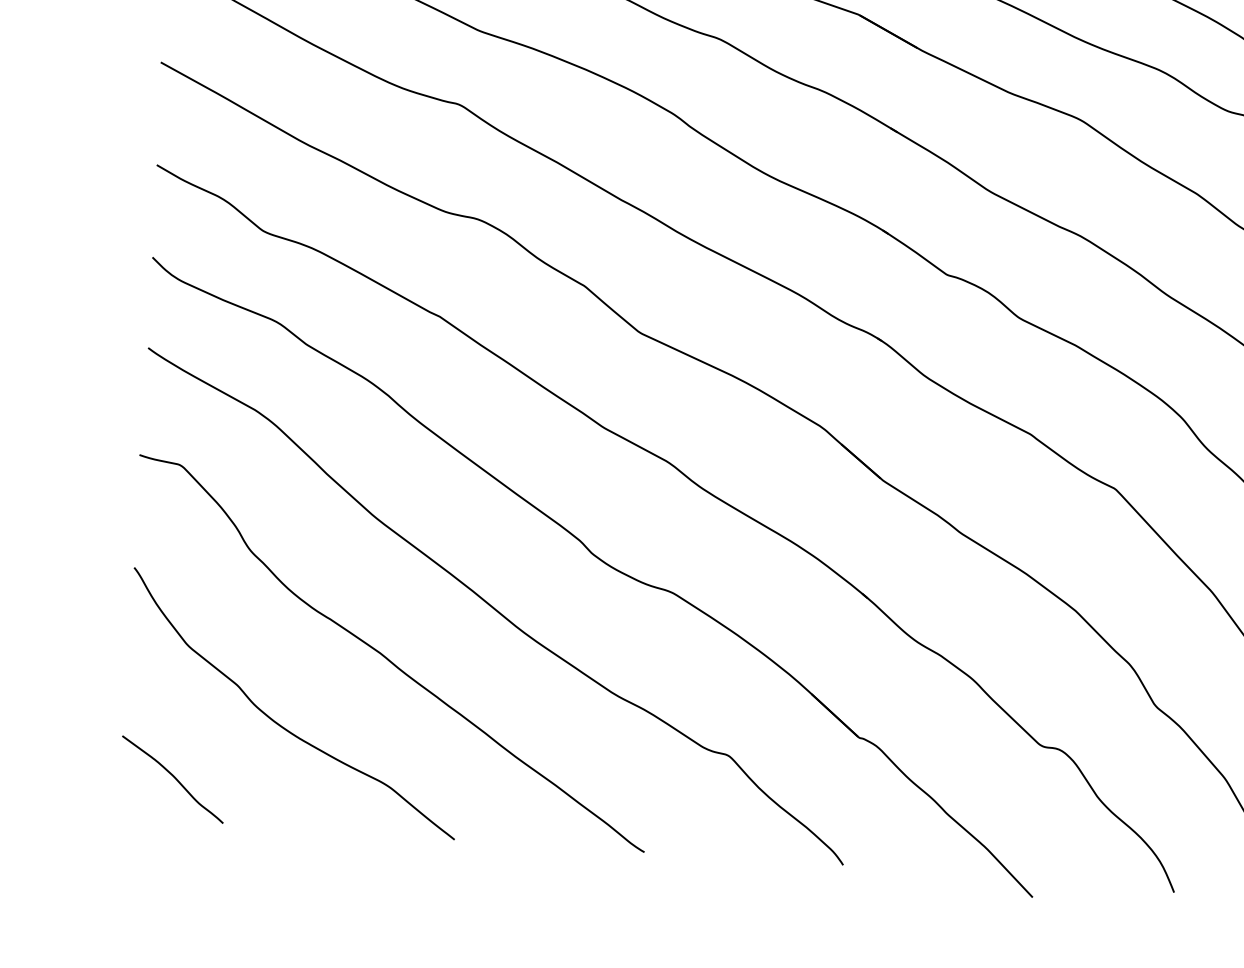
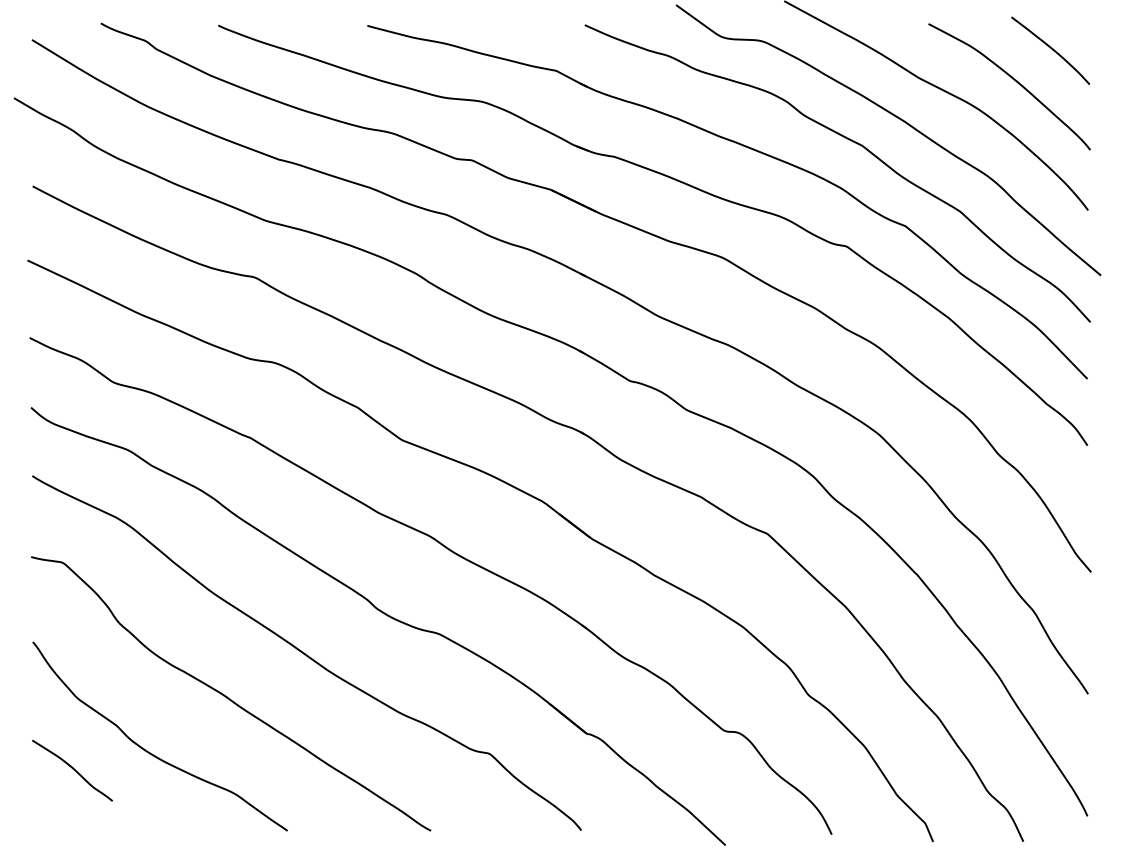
curve: (172, 778) -> (72, 769), moved

